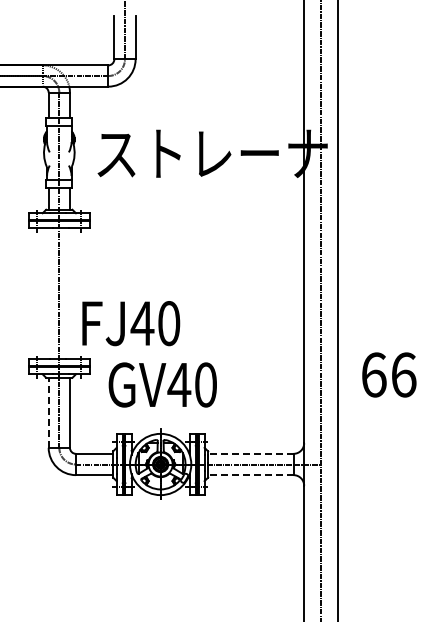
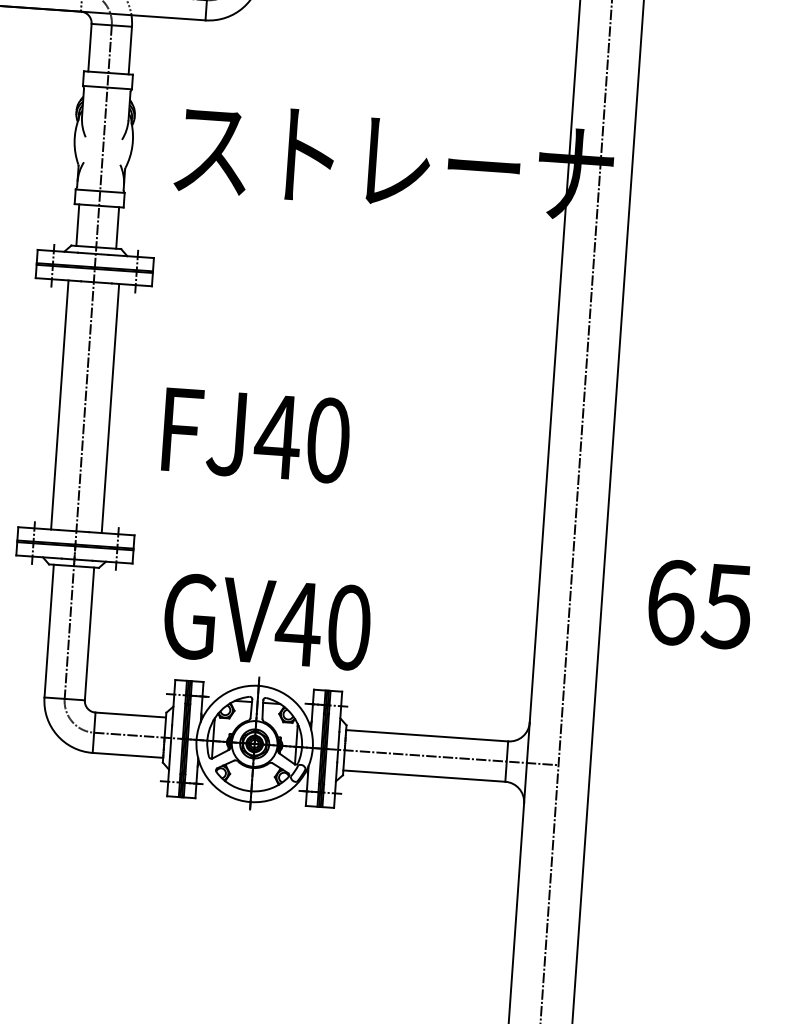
line: (45, 293) -> (58, 404), added
line: (72, 293) -> (110, 407), added
text: (131, 323) -> (256, 435), moved
text: (403, 374) -> (727, 605), 66 -> 65
text: (162, 384) -> (266, 620), moved
line: (48, 412) -> (48, 630), dashed -> solid
line: (250, 453) -> (426, 735), dashed -> solid
line: (250, 475) -> (423, 776), dashed -> solid

